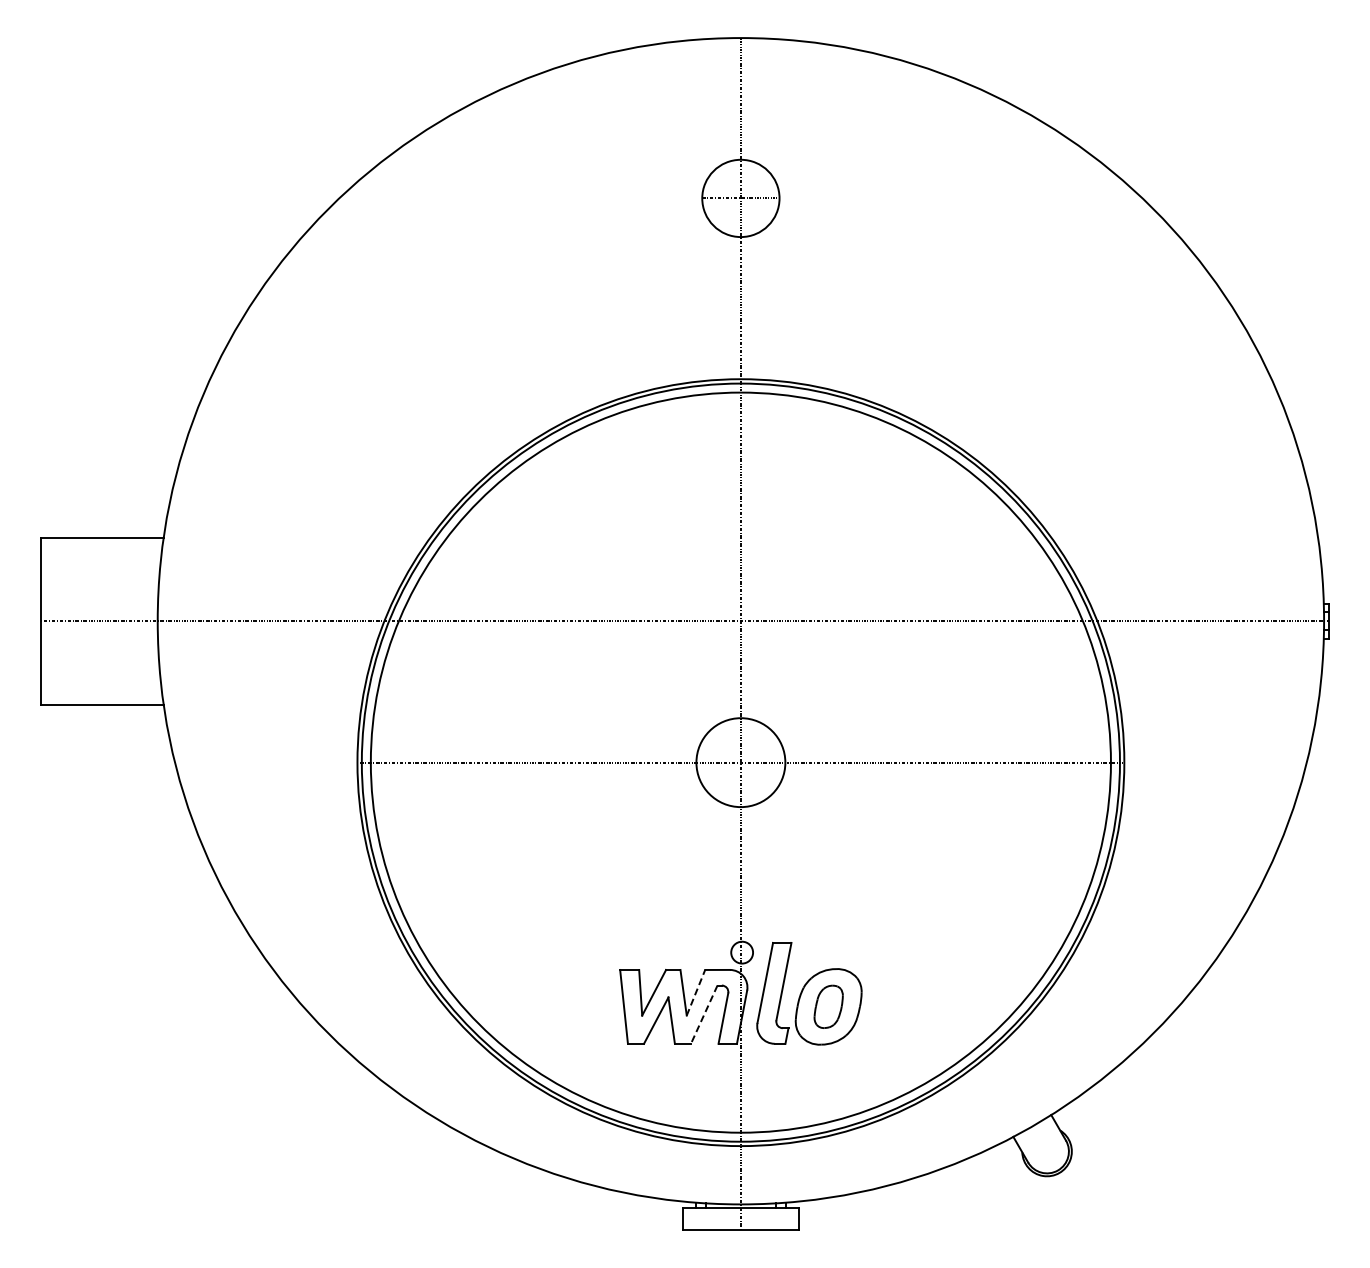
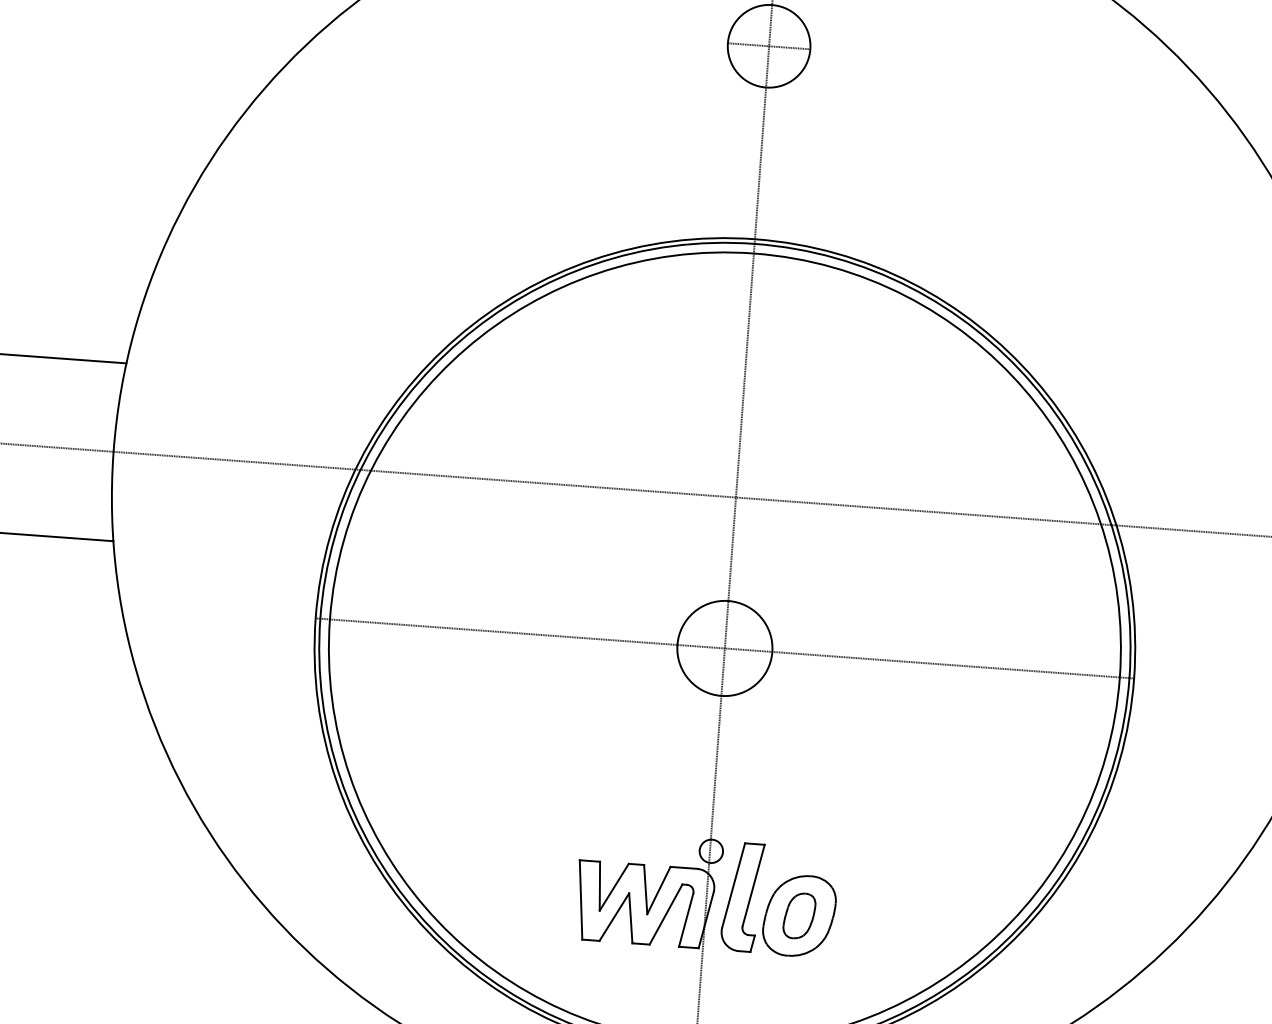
line: (695, 992) -> (658, 890), dashed -> solid
line: (704, 1014) -> (666, 914), dashed -> solid

